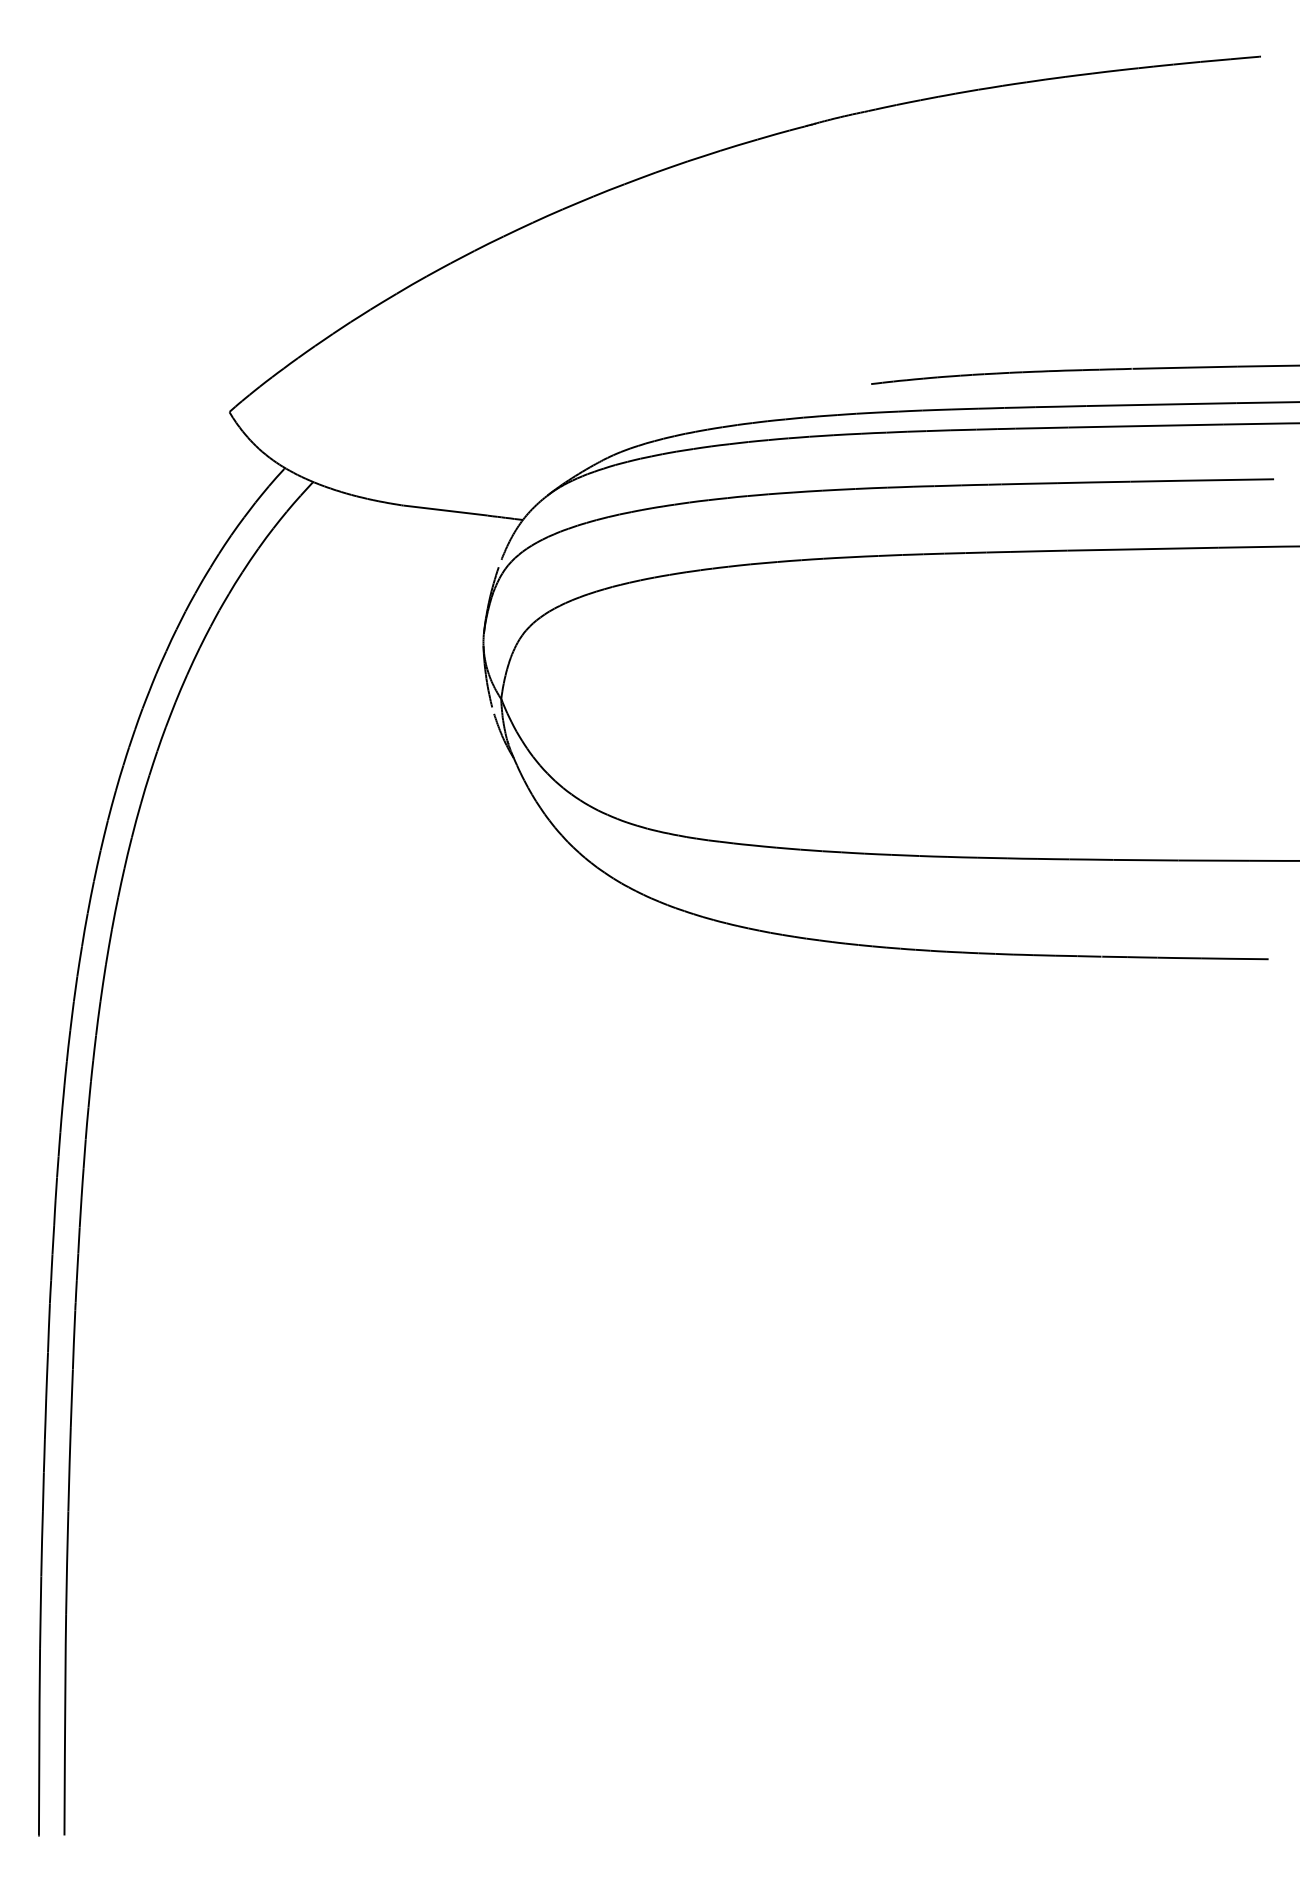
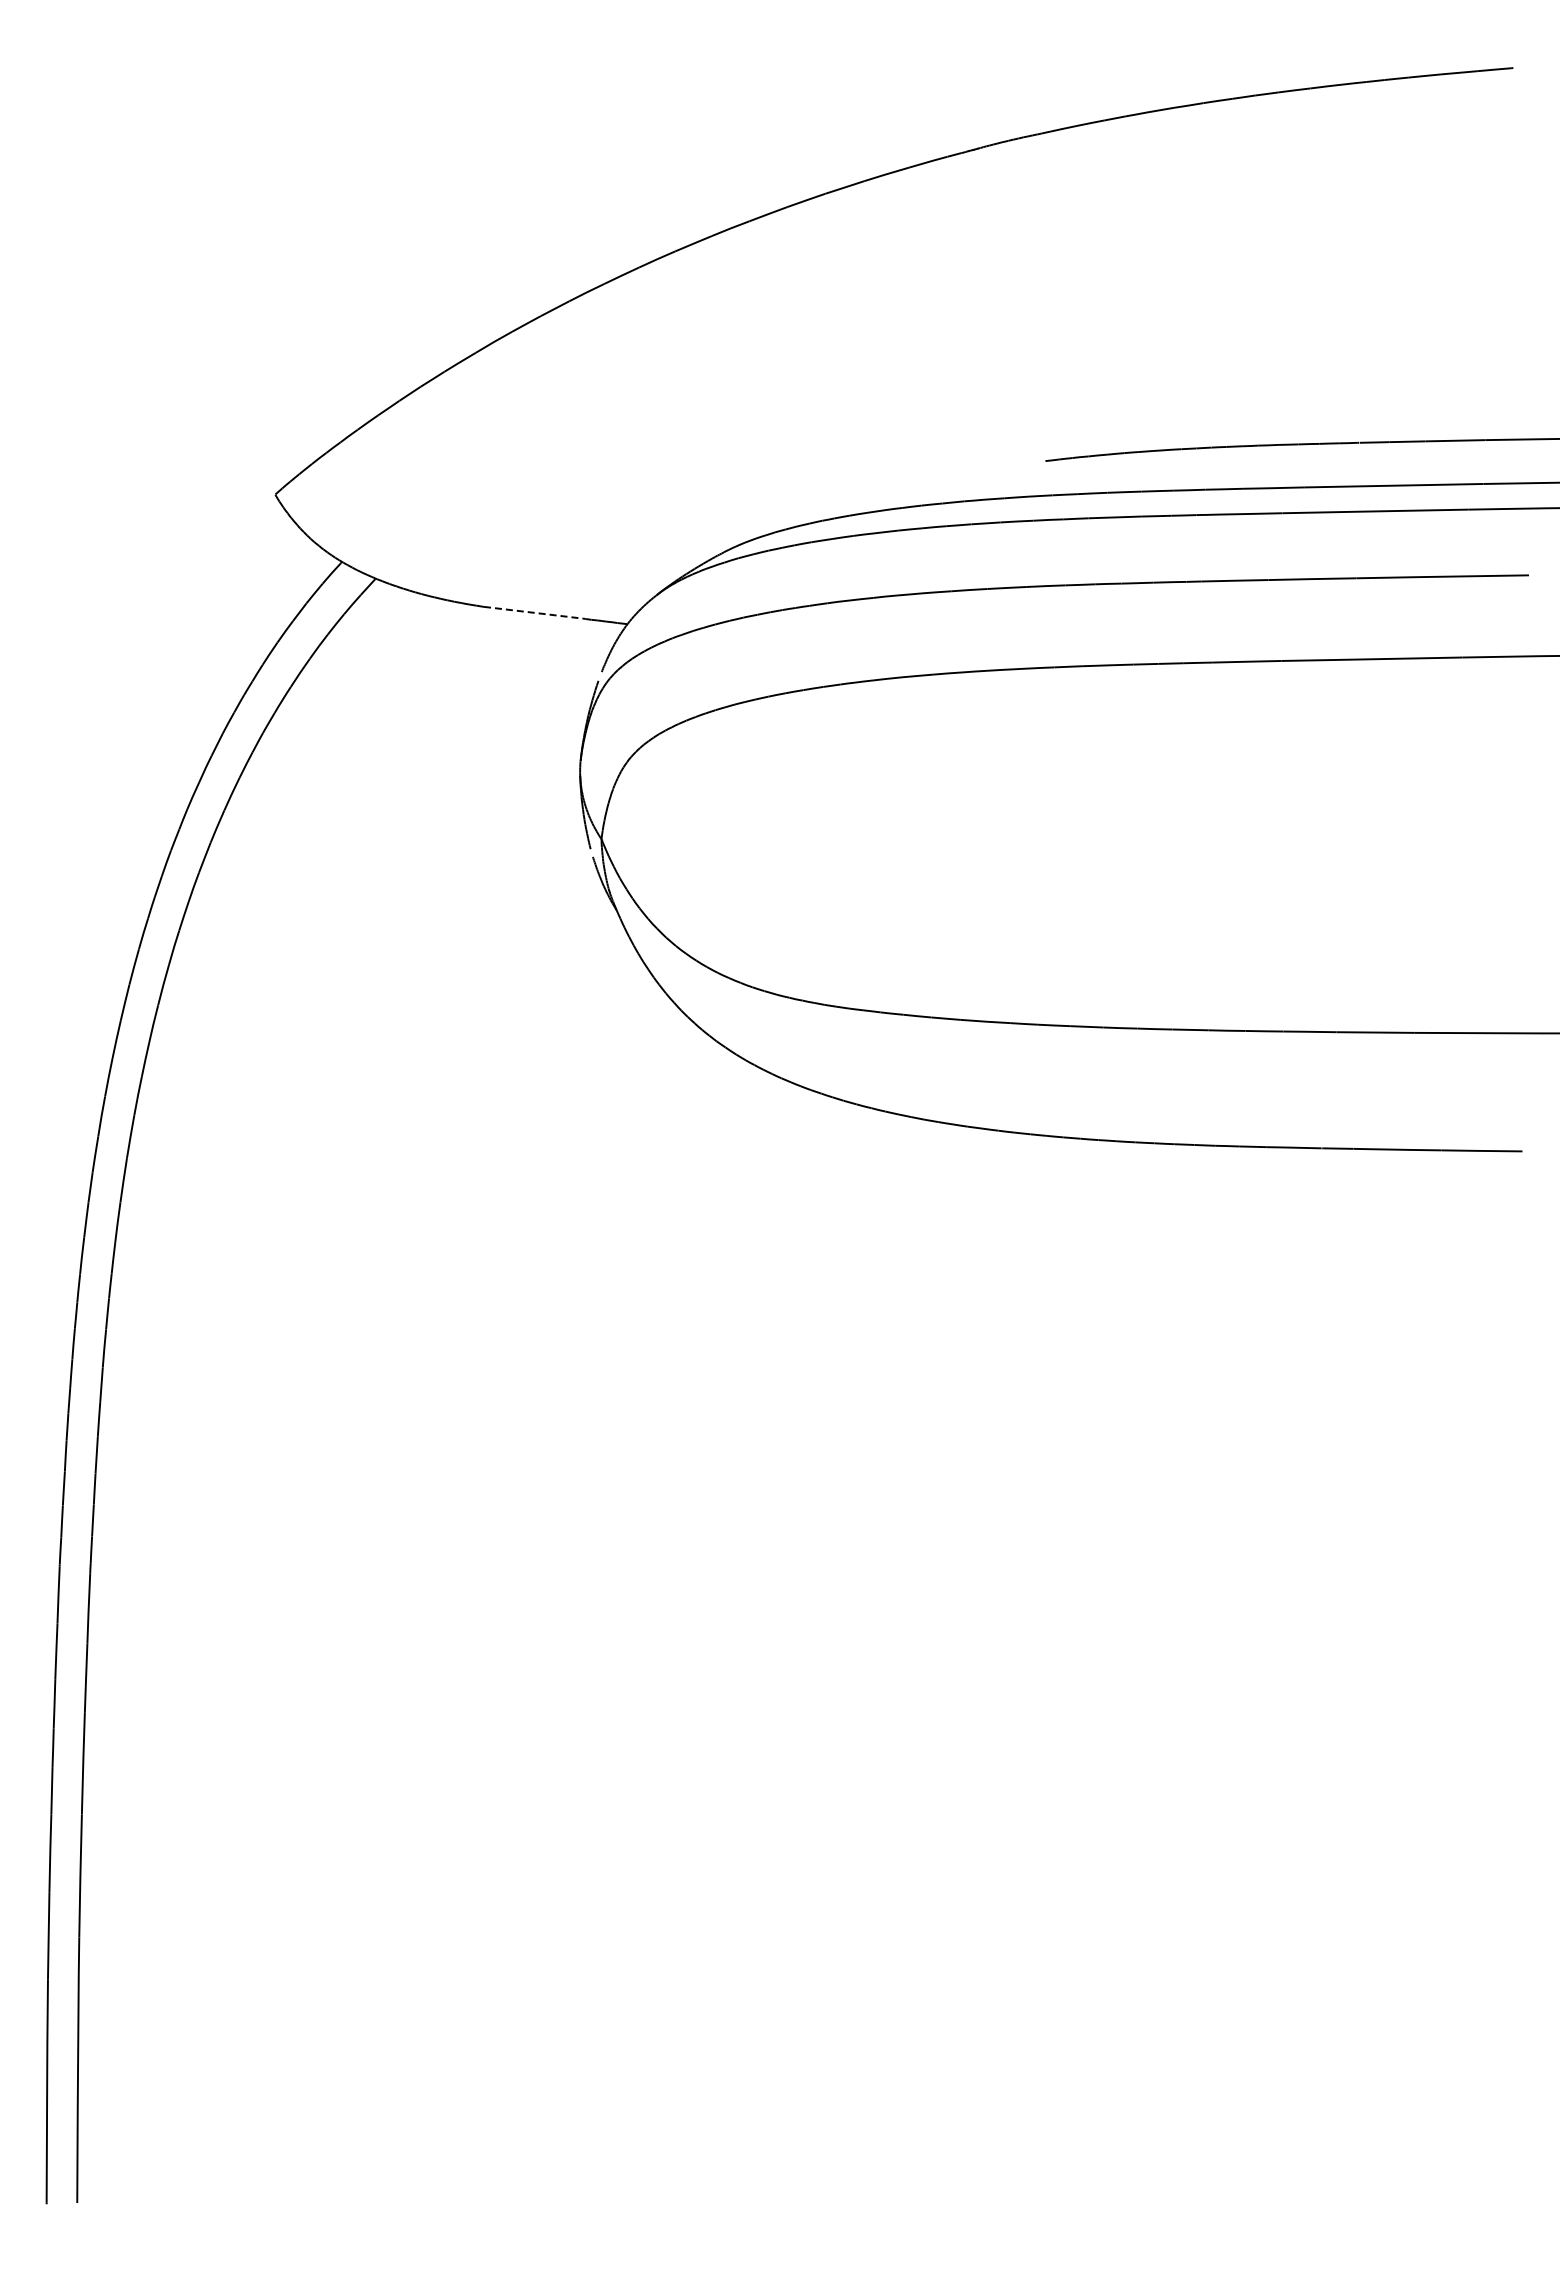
line: (445, 510) -> (534, 612), solid -> dashed

